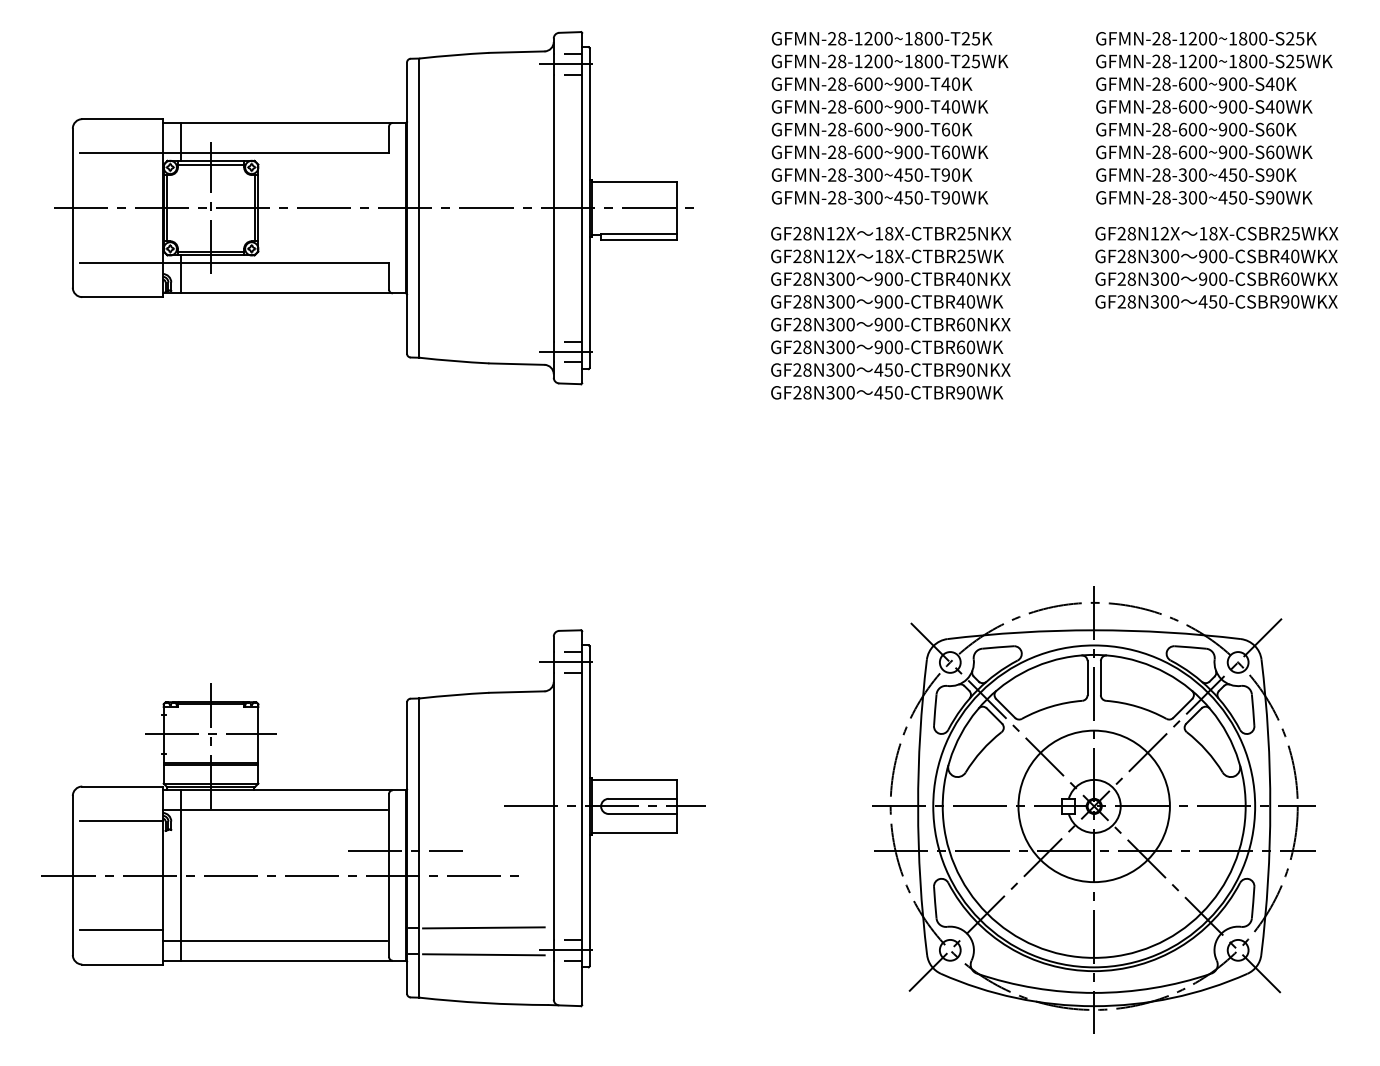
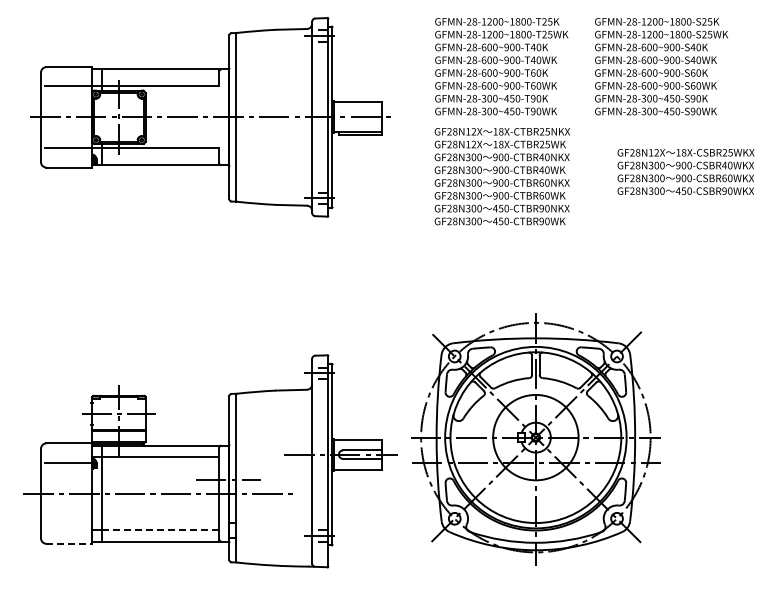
text: (1214, 117) -> (661, 66), moved
text: (1215, 266) -> (685, 171), moved
part: (1093, 809) -> (535, 439), moved
line: (483, 926) -> (272, 522), removed
line: (119, 930) -> (67, 524), removed
line: (284, 940) -> (160, 530), solid -> dashed
line: (483, 955) -> (272, 538), removed
line: (123, 964) -> (69, 543), solid -> dashed

